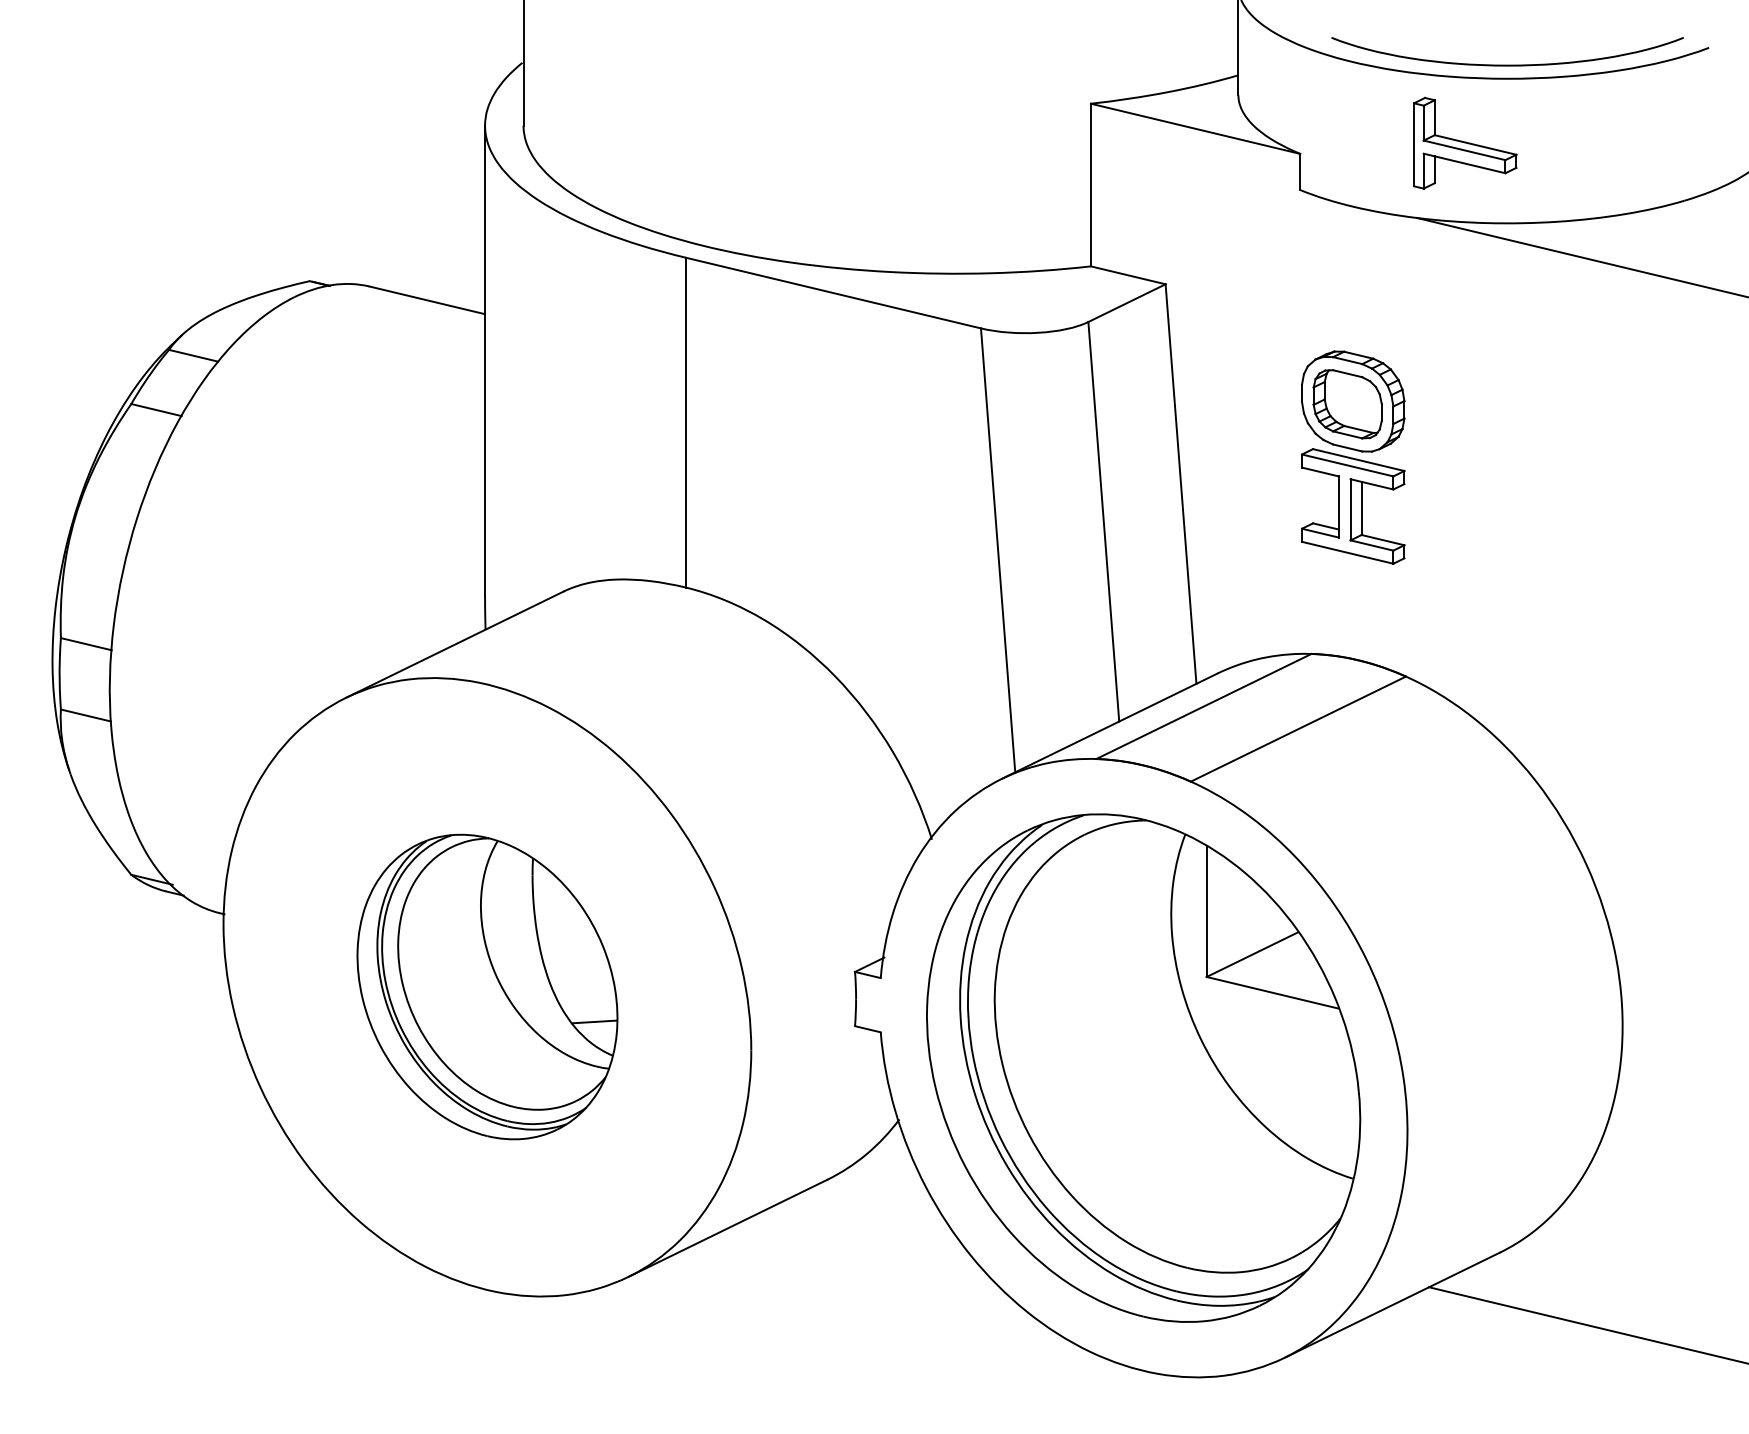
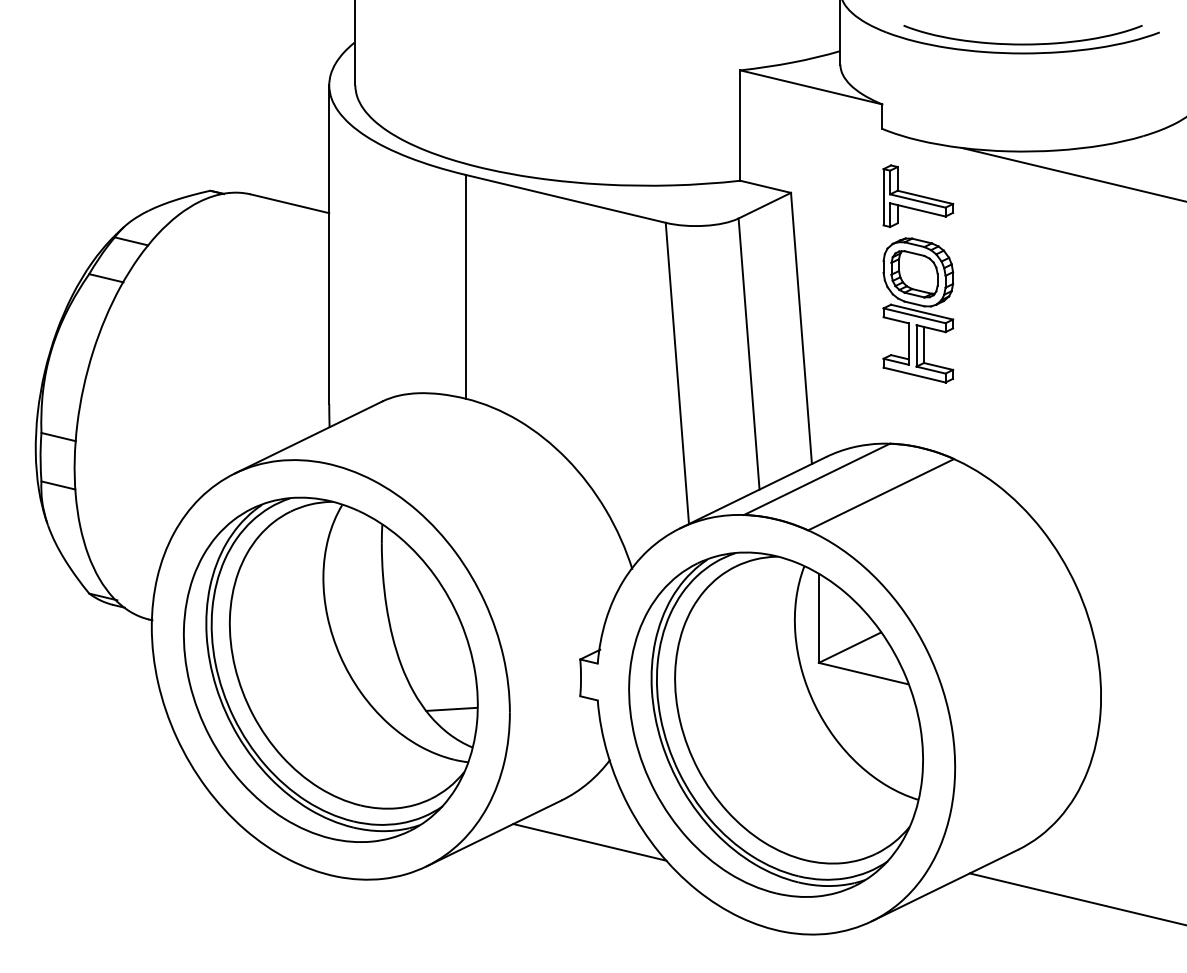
part: (1465, 142) -> (918, 195), moved
part: (486, 986) -> (330, 669), size x1.67
line: (868, 1241) -> (589, 842), added

